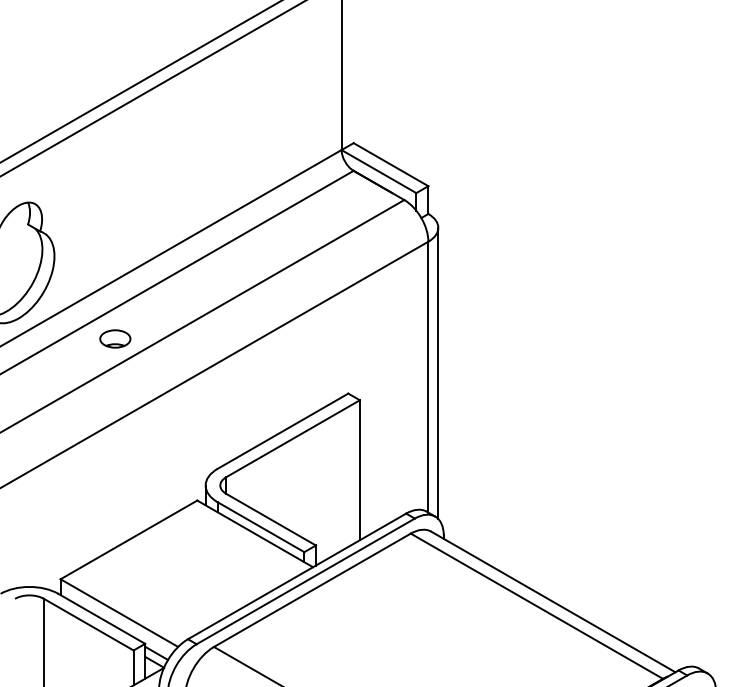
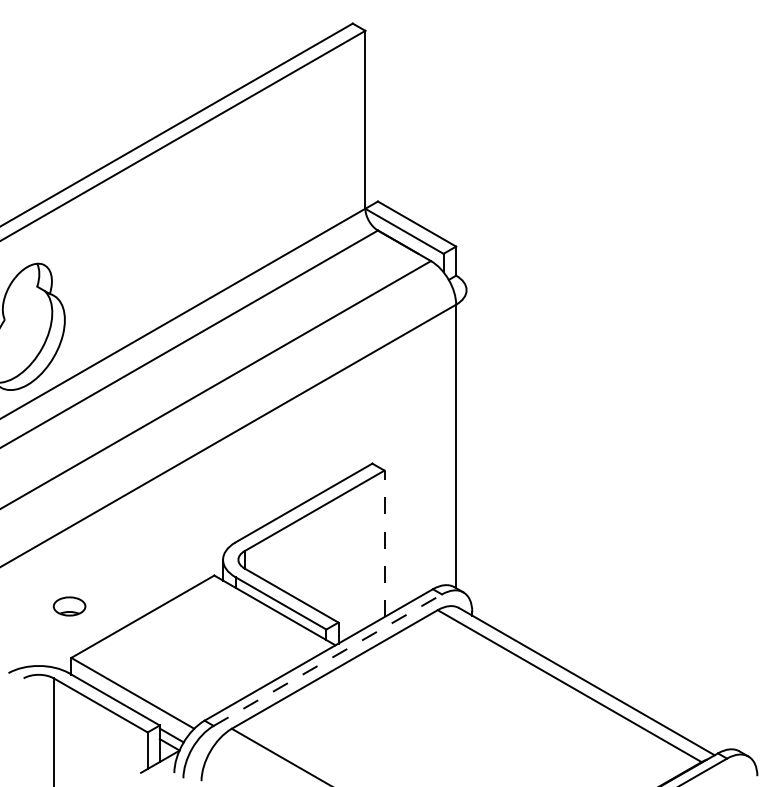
part: (115, 338) -> (69, 606), moved
line: (438, 373) -> (466, 442), removed
line: (359, 469) -> (384, 543), solid -> dashed
line: (305, 581) -> (327, 660), solid -> dashed

